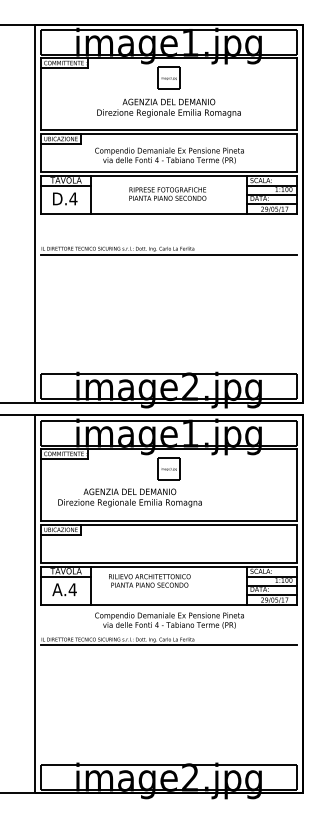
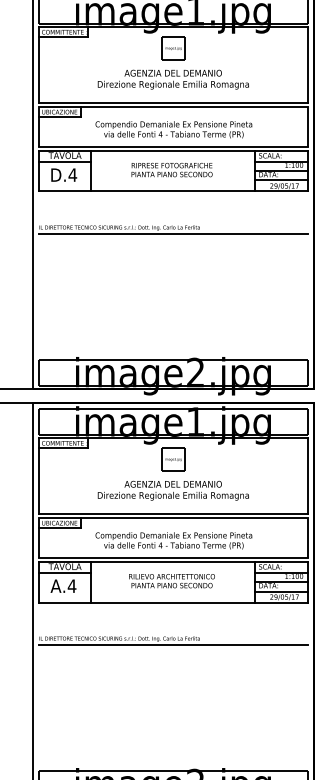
text: (129, 497) -> (172, 490), moved
text: (149, 580) -> (171, 580), moved
text: (169, 620) -> (173, 540), moved

